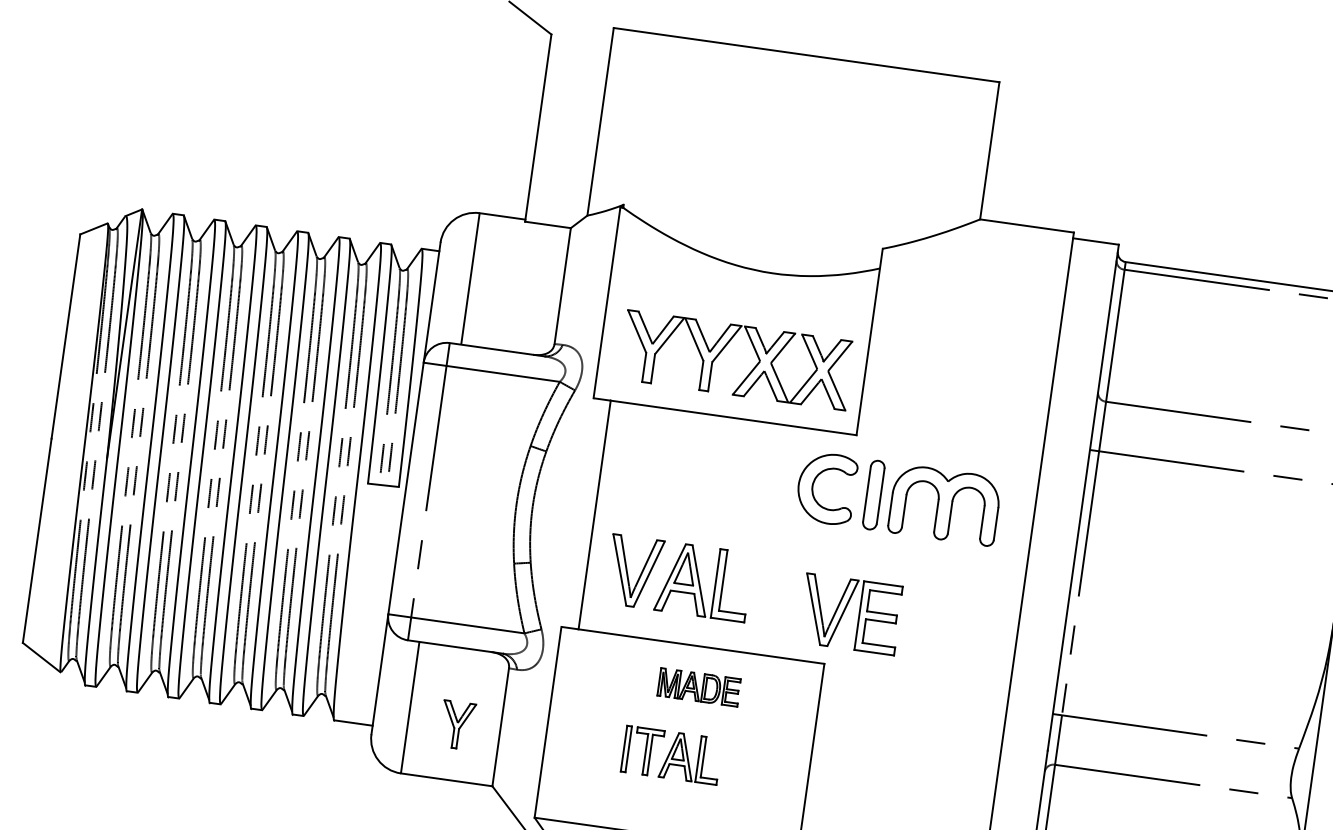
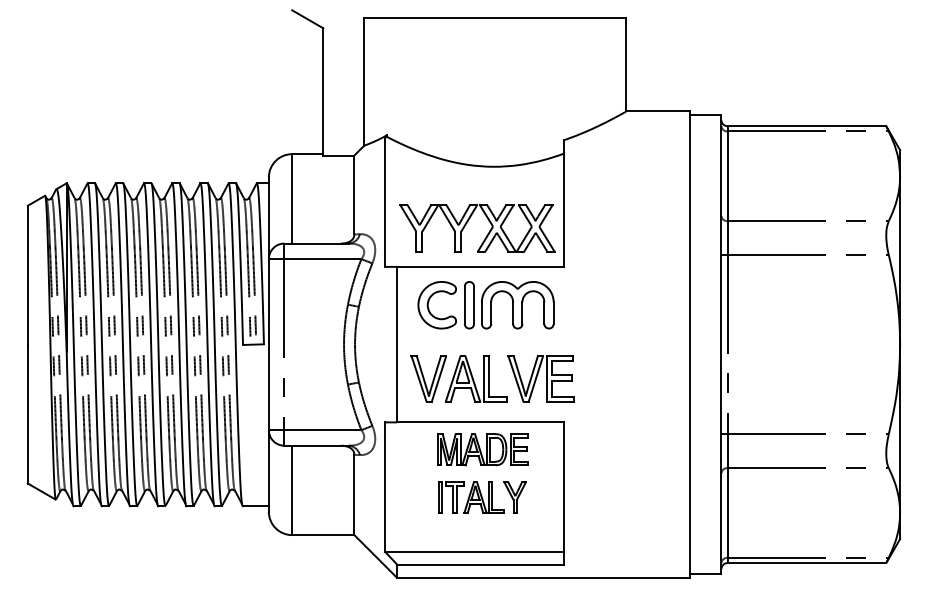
part: (897, 498) -> (485, 305), moved
part: (849, 613) -> (540, 378), moved
part: (698, 686) -> (482, 449), size x1.67
part: (456, 724) -> (514, 497), moved

